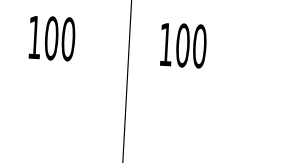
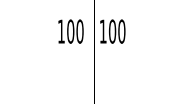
text: (51, 38) -> (70, 31), moved
text: (182, 45) -> (112, 31), moved

